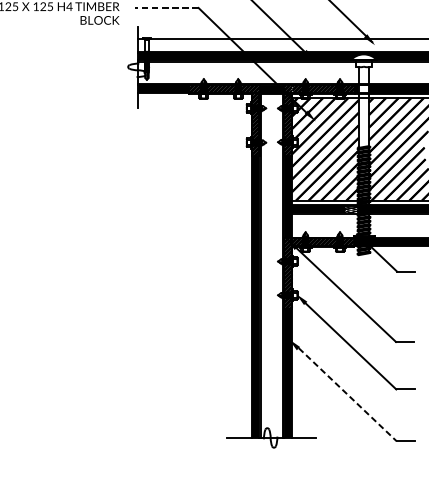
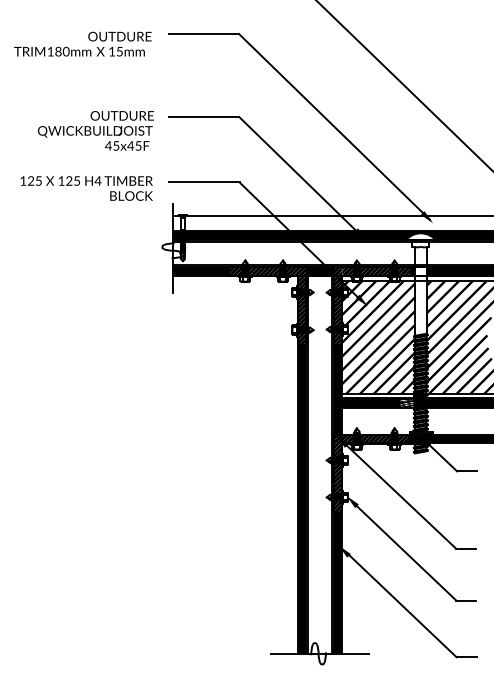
line: (166, 8) -> (204, 182), dashed -> solid
line: (348, 394) -> (403, 606), dashed -> solid

